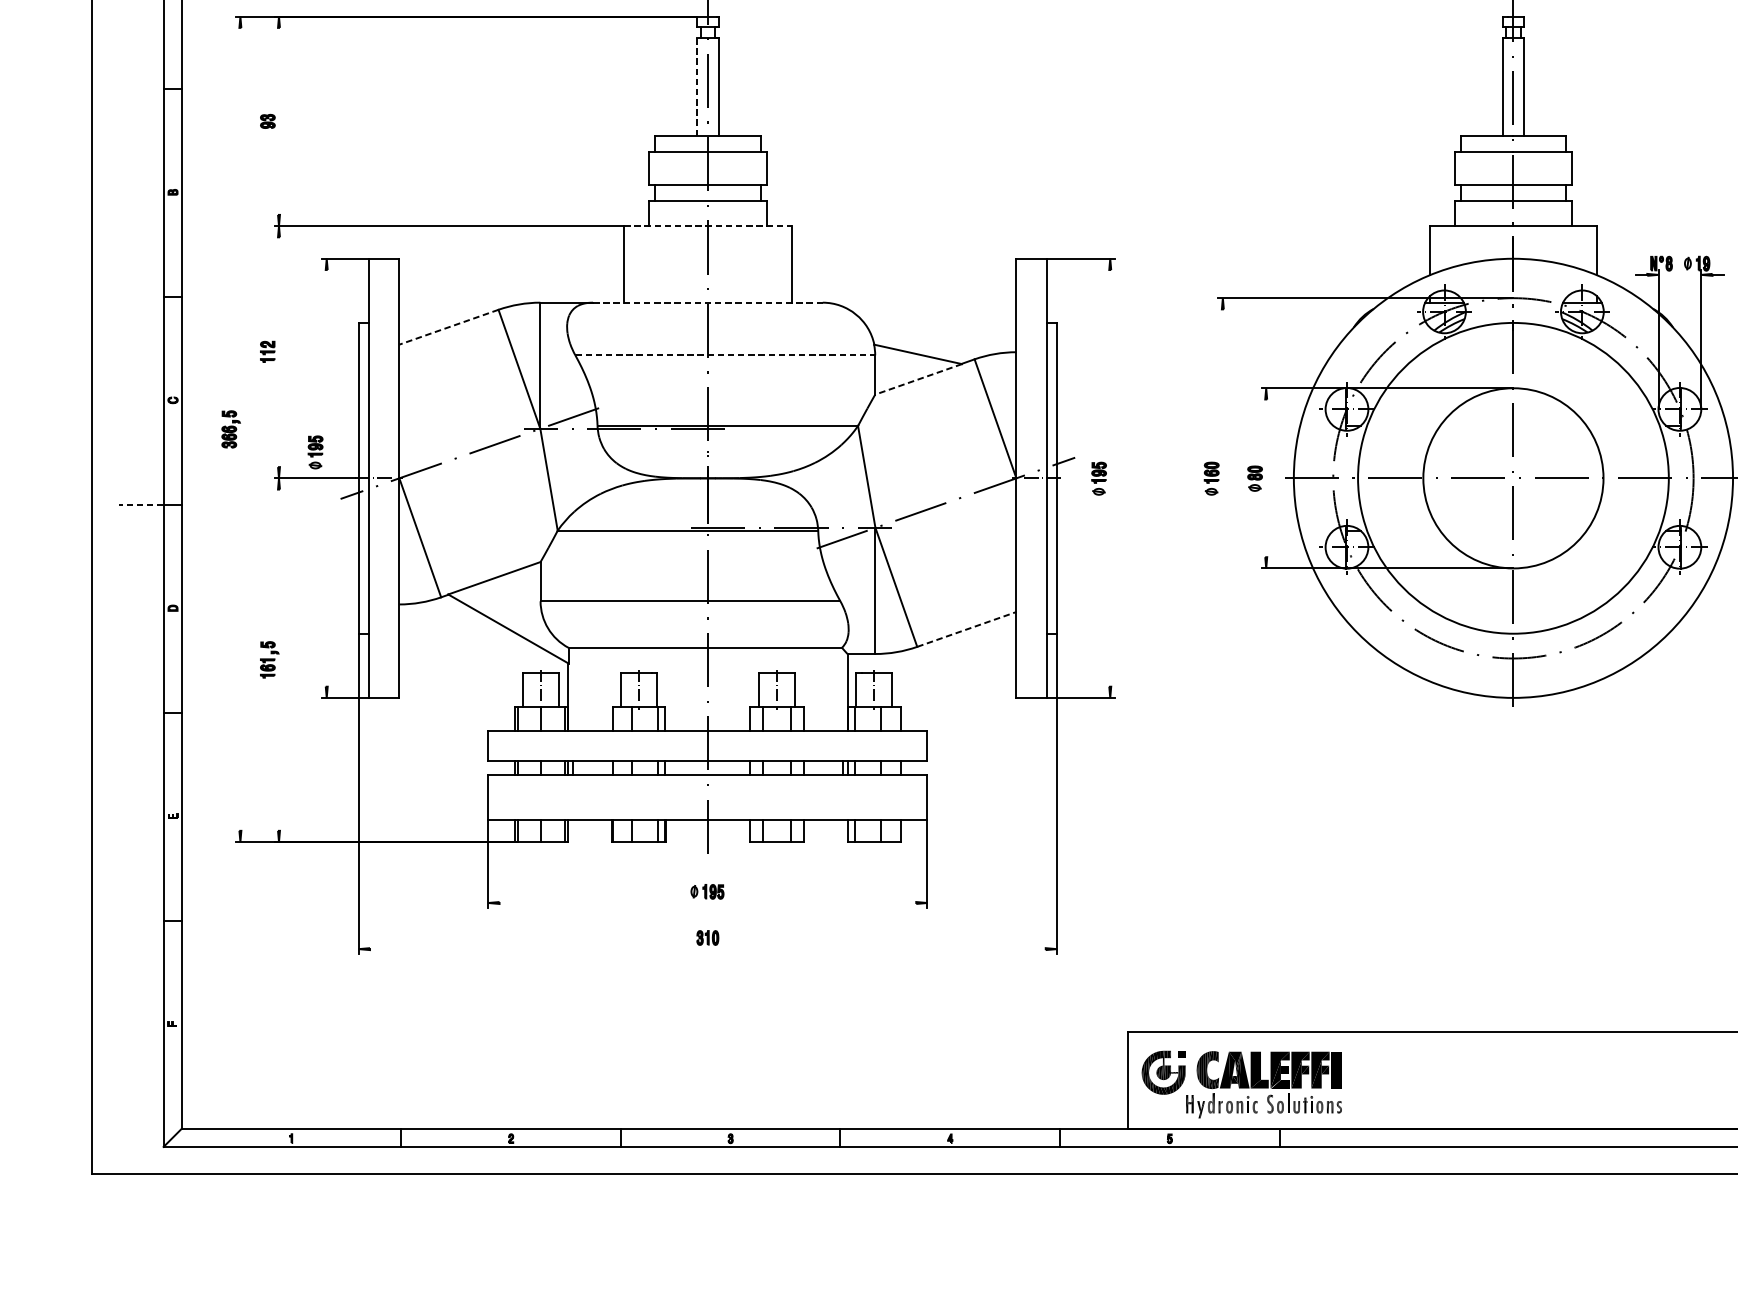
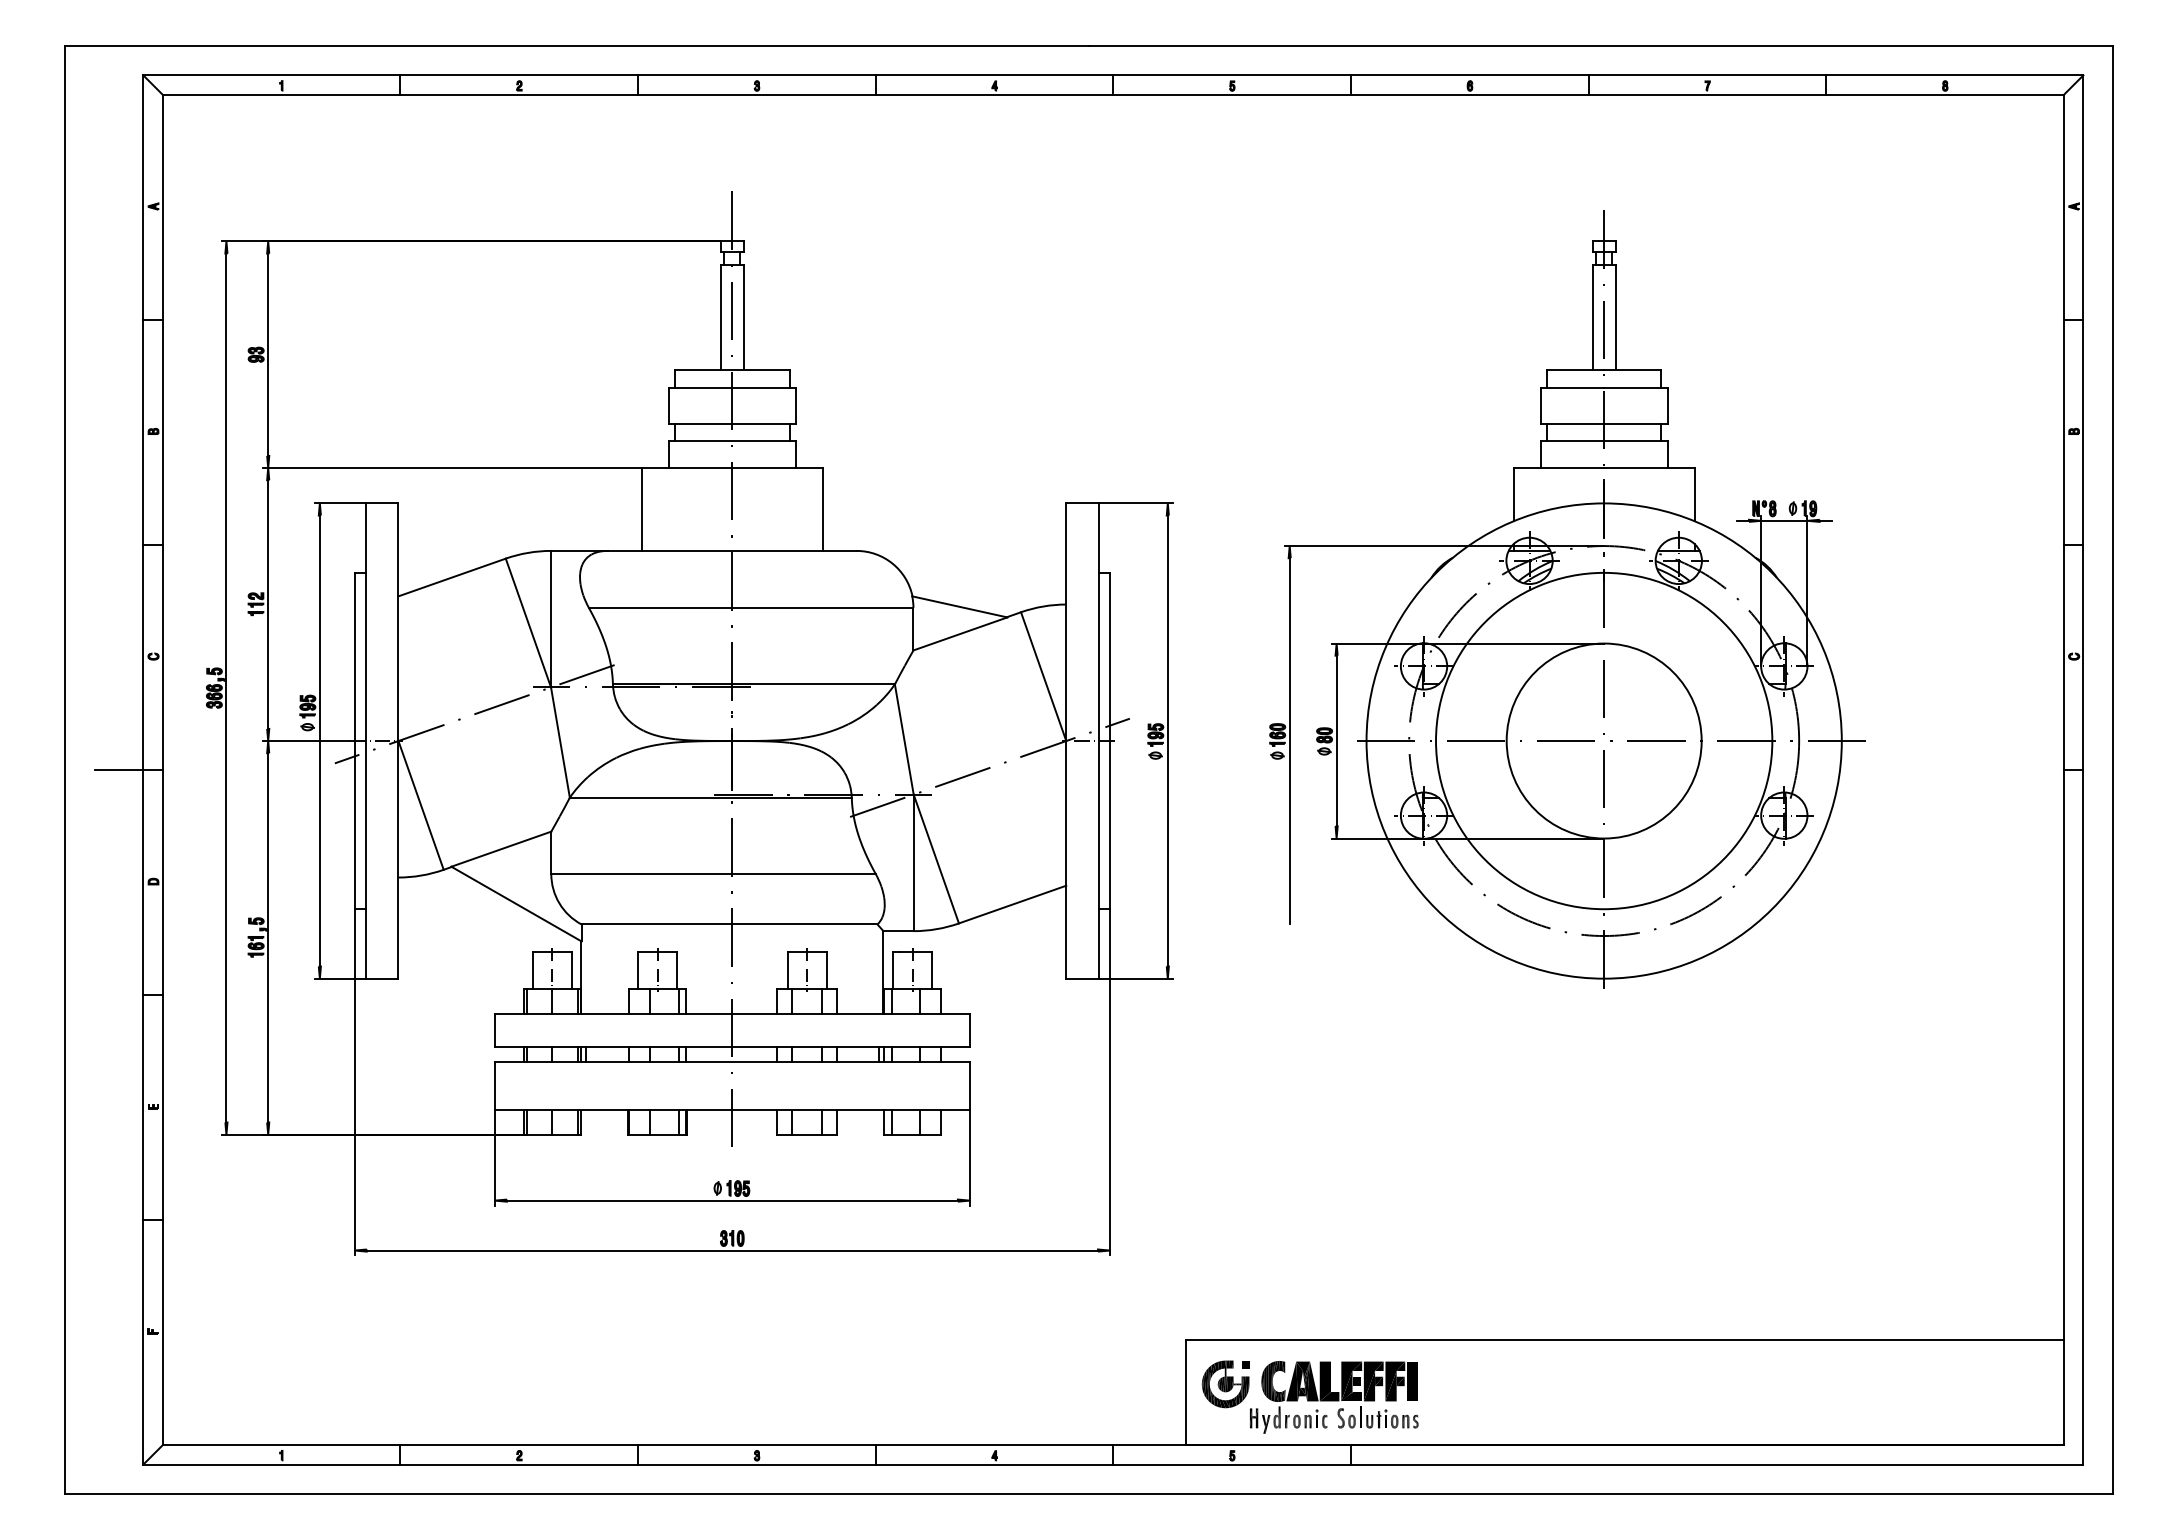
line: (696, 86) -> (720, 317), dashed -> solid
line: (279, 121) -> (268, 354), added
line: (708, 226) -> (732, 468), dashed -> solid
line: (1680, 274) -> (1784, 520), added
line: (708, 302) -> (732, 550), dashed -> solid
line: (449, 327) -> (452, 577), dashed -> solid
line: (279, 352) -> (268, 604), added
line: (725, 354) -> (751, 607), dashed -> solid
line: (918, 378) -> (960, 633), dashed -> solid
line: (240, 428) -> (226, 687), added
line: (326, 477) -> (319, 740), added
line: (1109, 477) -> (1167, 740), added
line: (1222, 477) -> (1289, 740), added
line: (1266, 477) -> (1336, 740), added
line: (140, 504) -> (118, 769), dashed -> solid
line: (966, 629) -> (1012, 904), dashed -> solid
line: (279, 659) -> (268, 937), added
line: (707, 902) -> (731, 1200), added
line: (708, 949) -> (732, 1250), added

